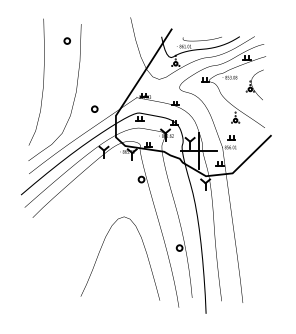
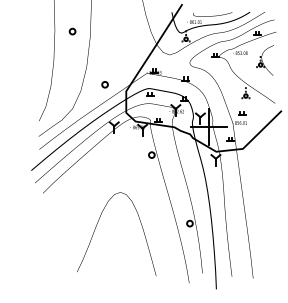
part: (66, 40) -> (71, 31), moved
curve: (101, 248) -> (97, 224), moved

